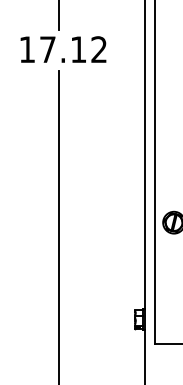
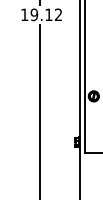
text: (48, 48) -> (34, 14), 17.12 -> 19.12

